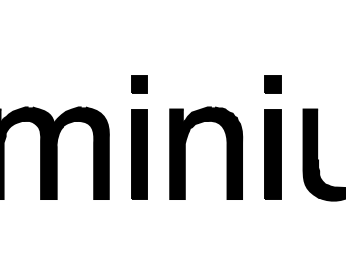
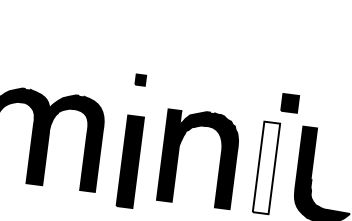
part: (139, 84) -> (140, 80), size x0.6
part: (272, 84) -> (289, 103), moved
part: (139, 154) -> (130, 162), moved
fill: (272, 154) -> (266, 168), removed

